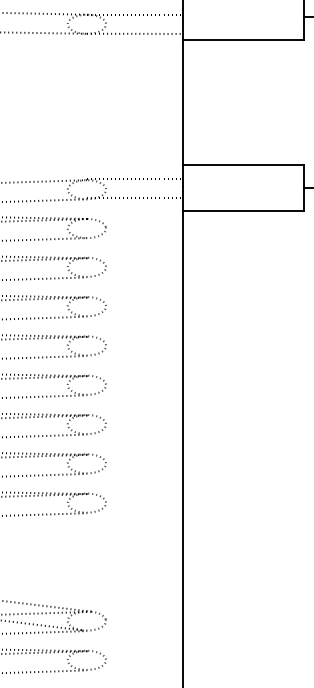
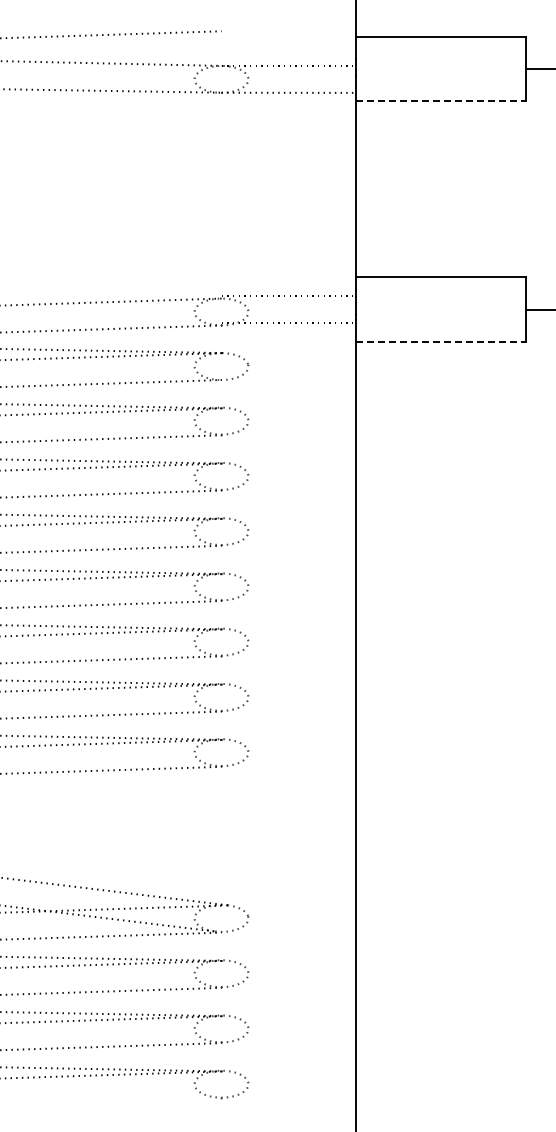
line: (243, 40) -> (441, 101), solid -> dashed
line: (243, 210) -> (441, 341), solid -> dashed

